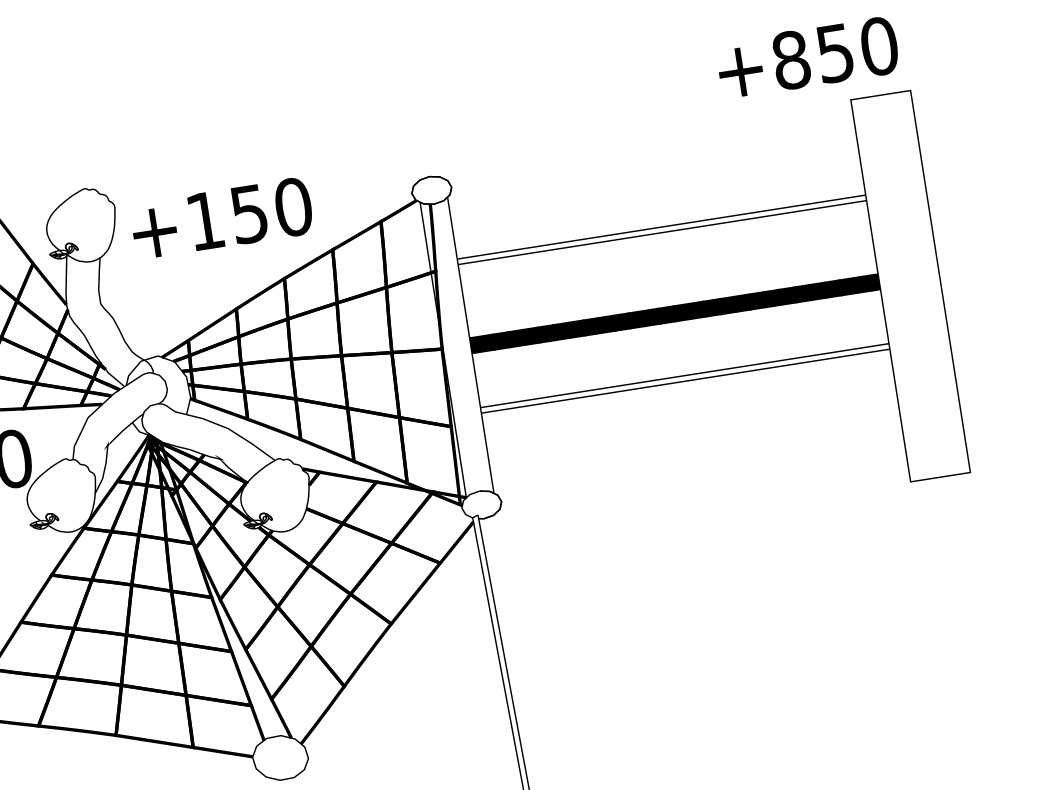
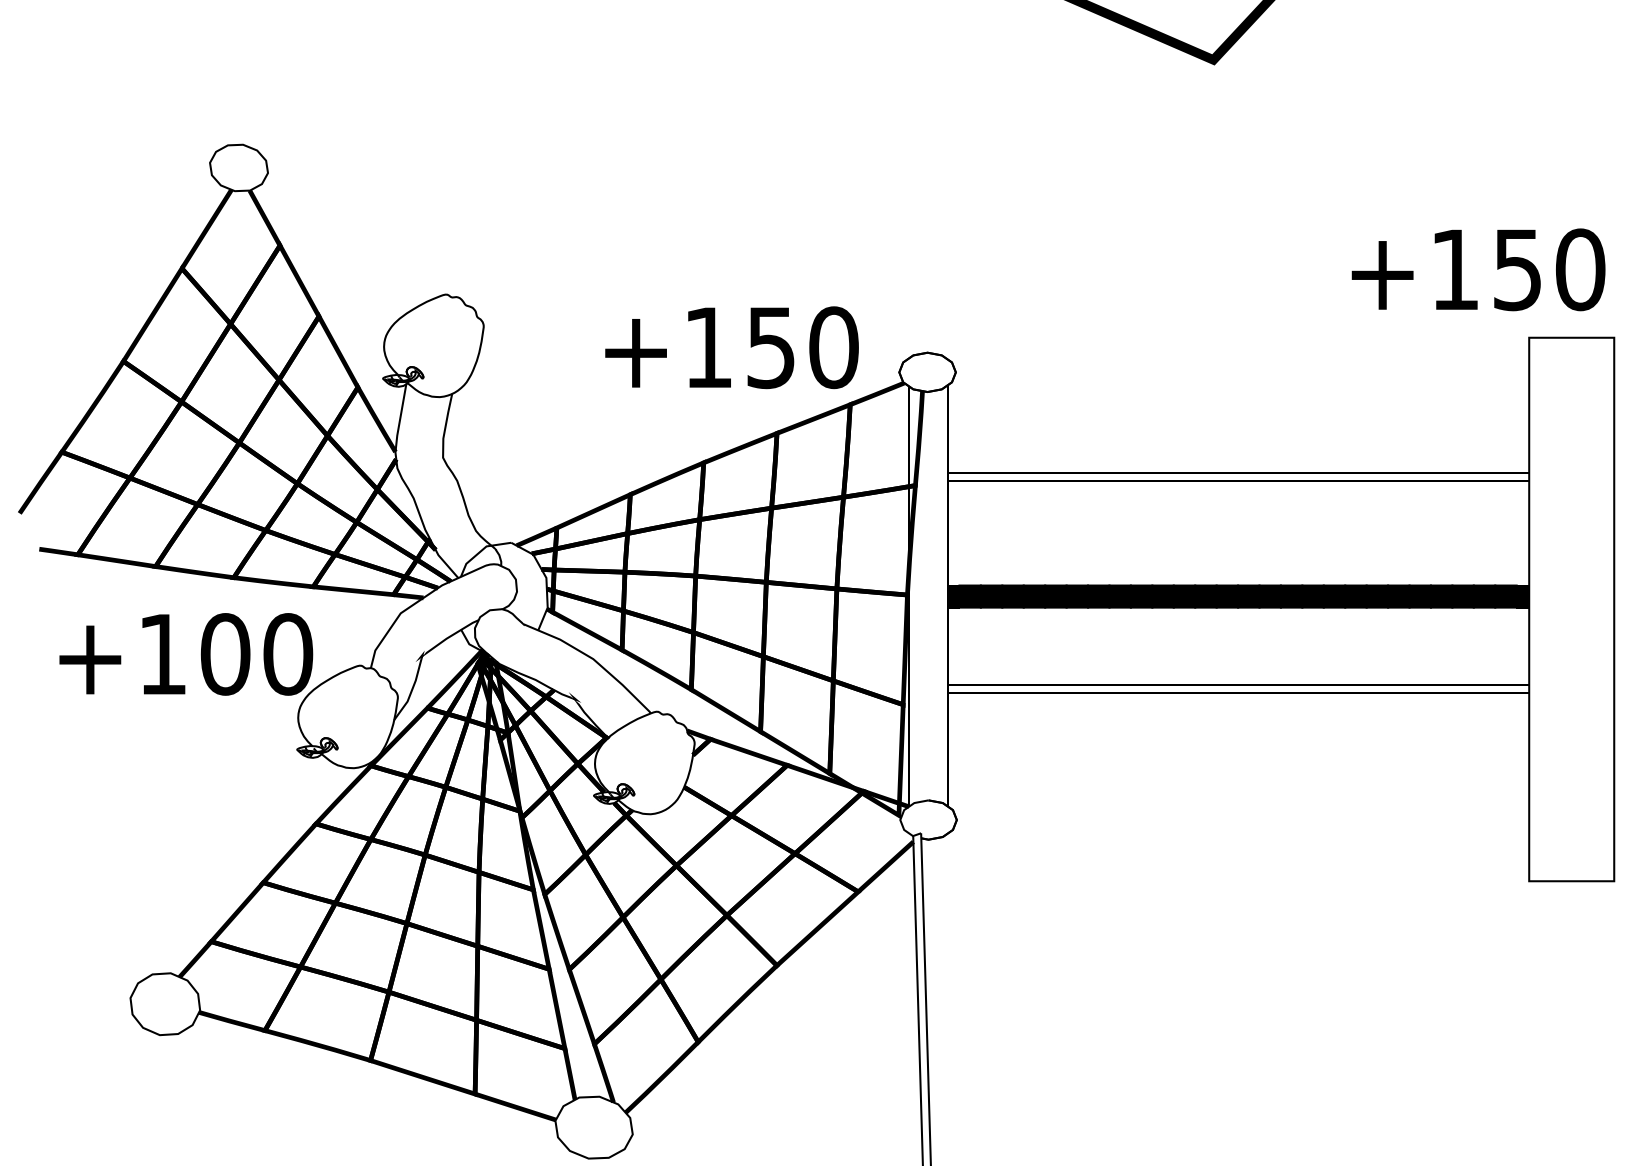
text: (790, 60) -> (1454, 269), +850 -> +150
text: (221, 218) -> (731, 347), moved

